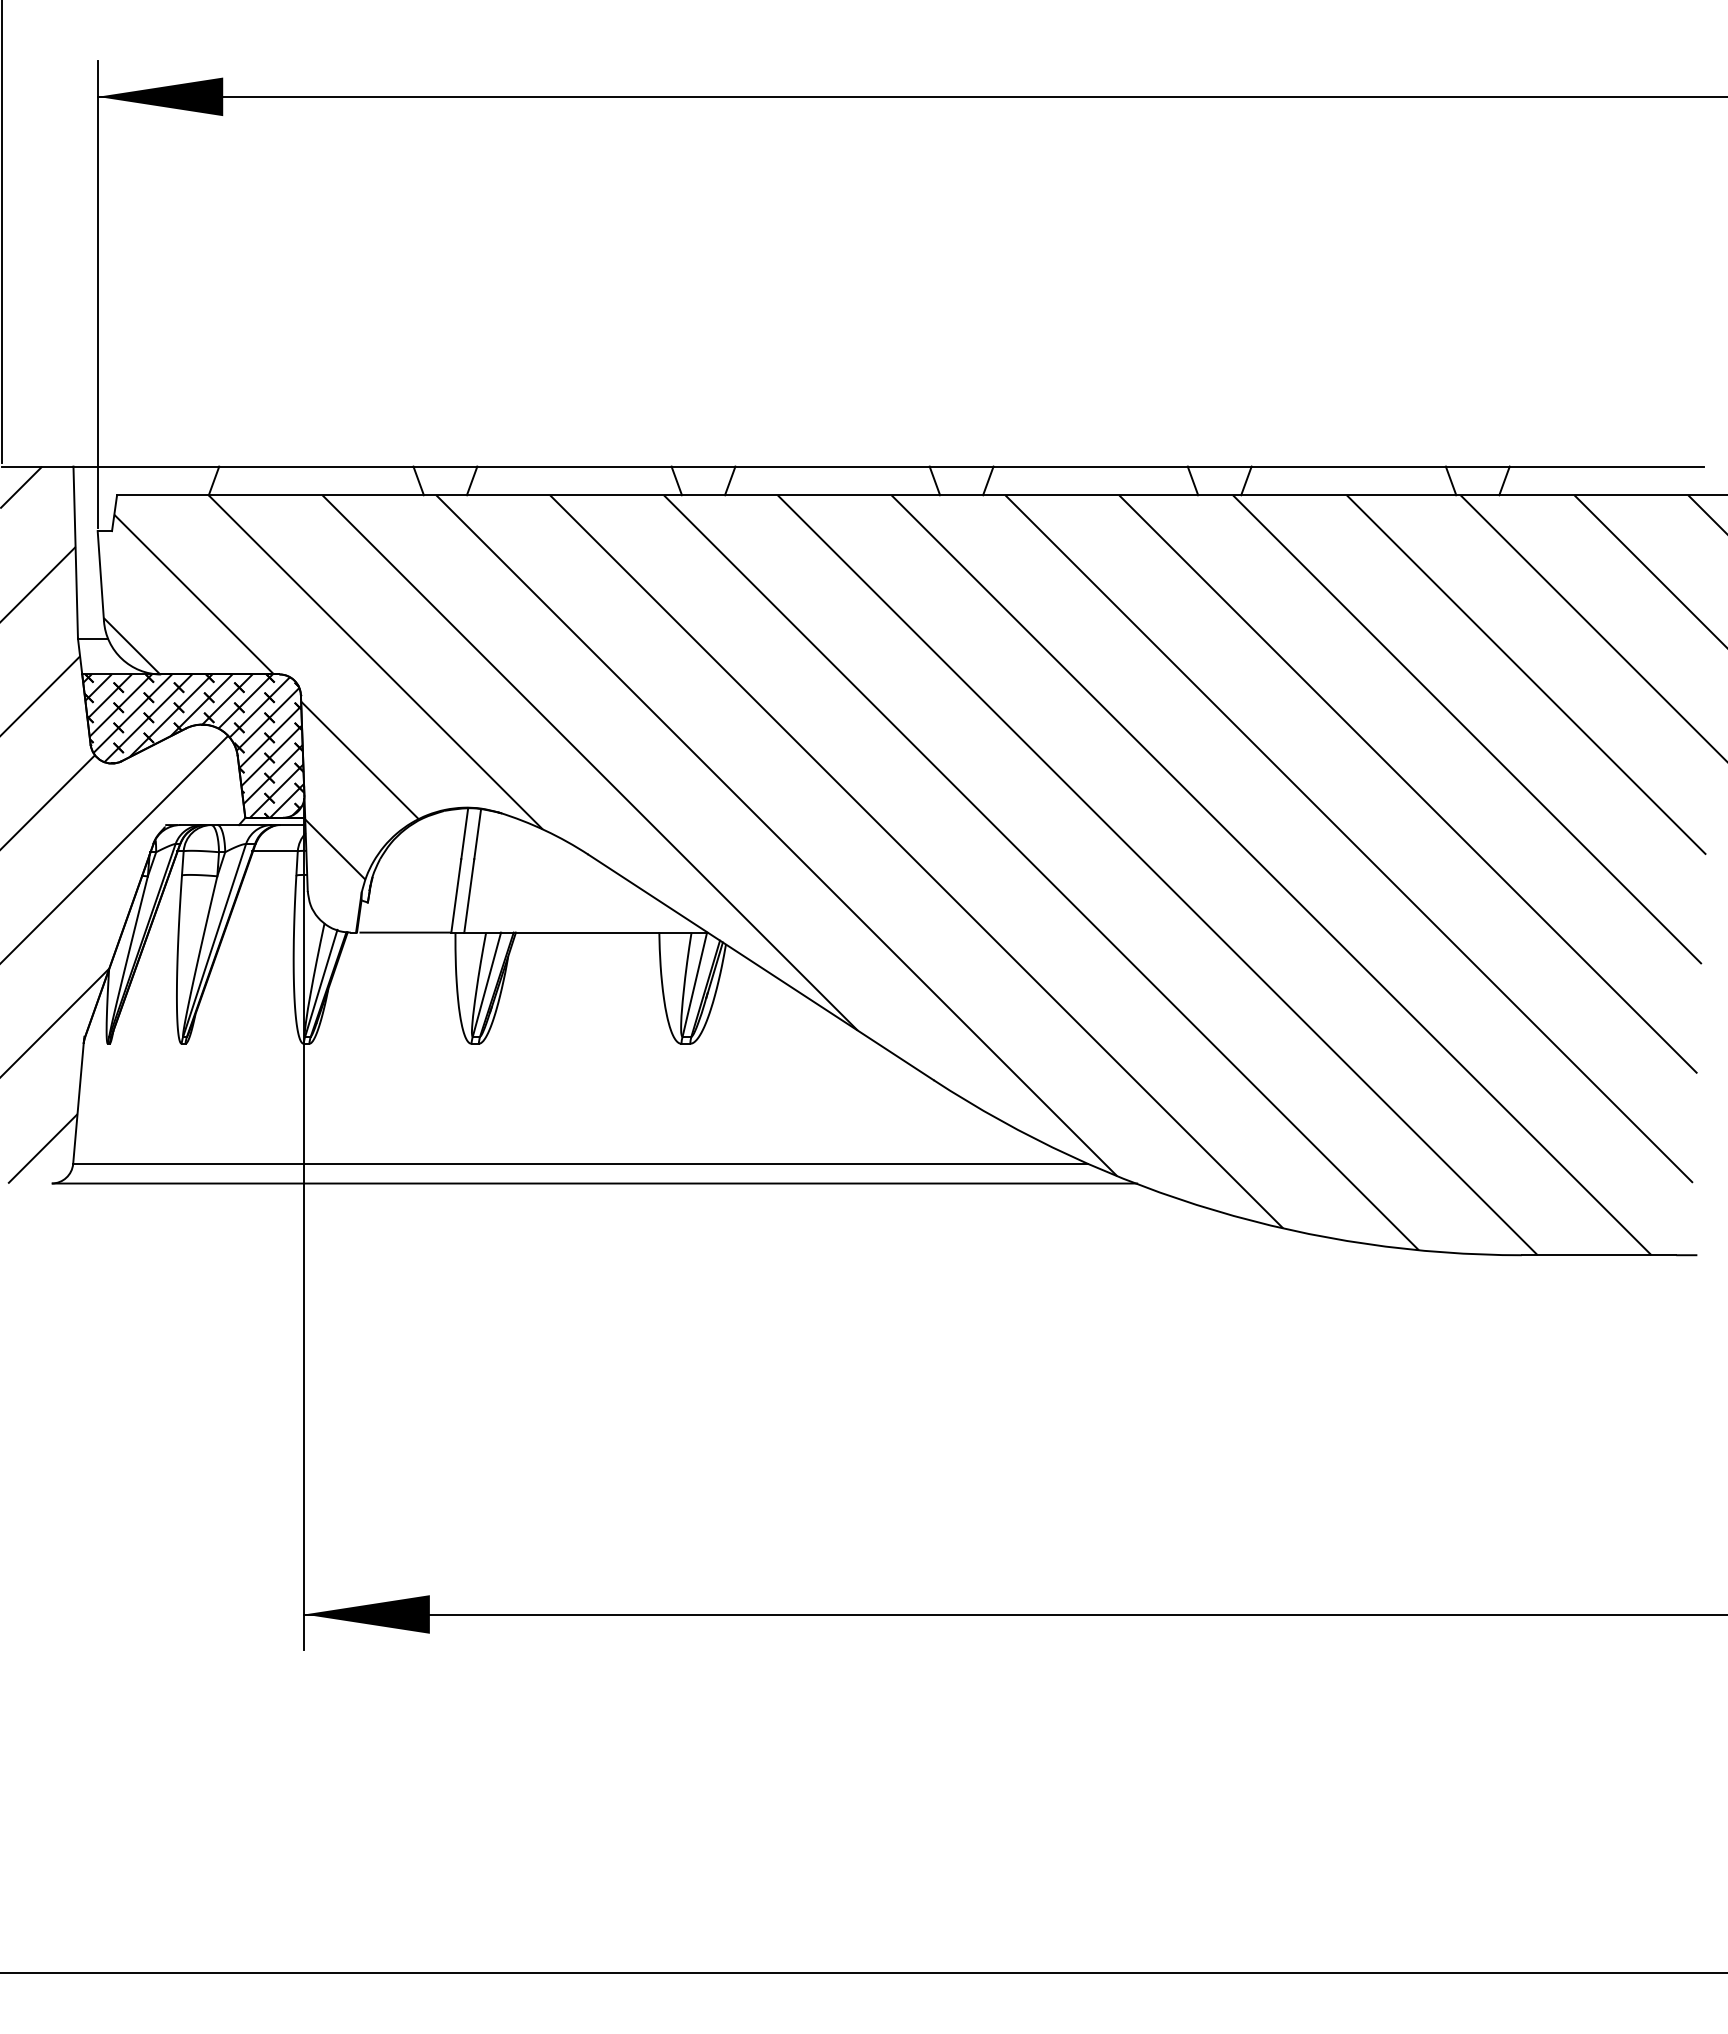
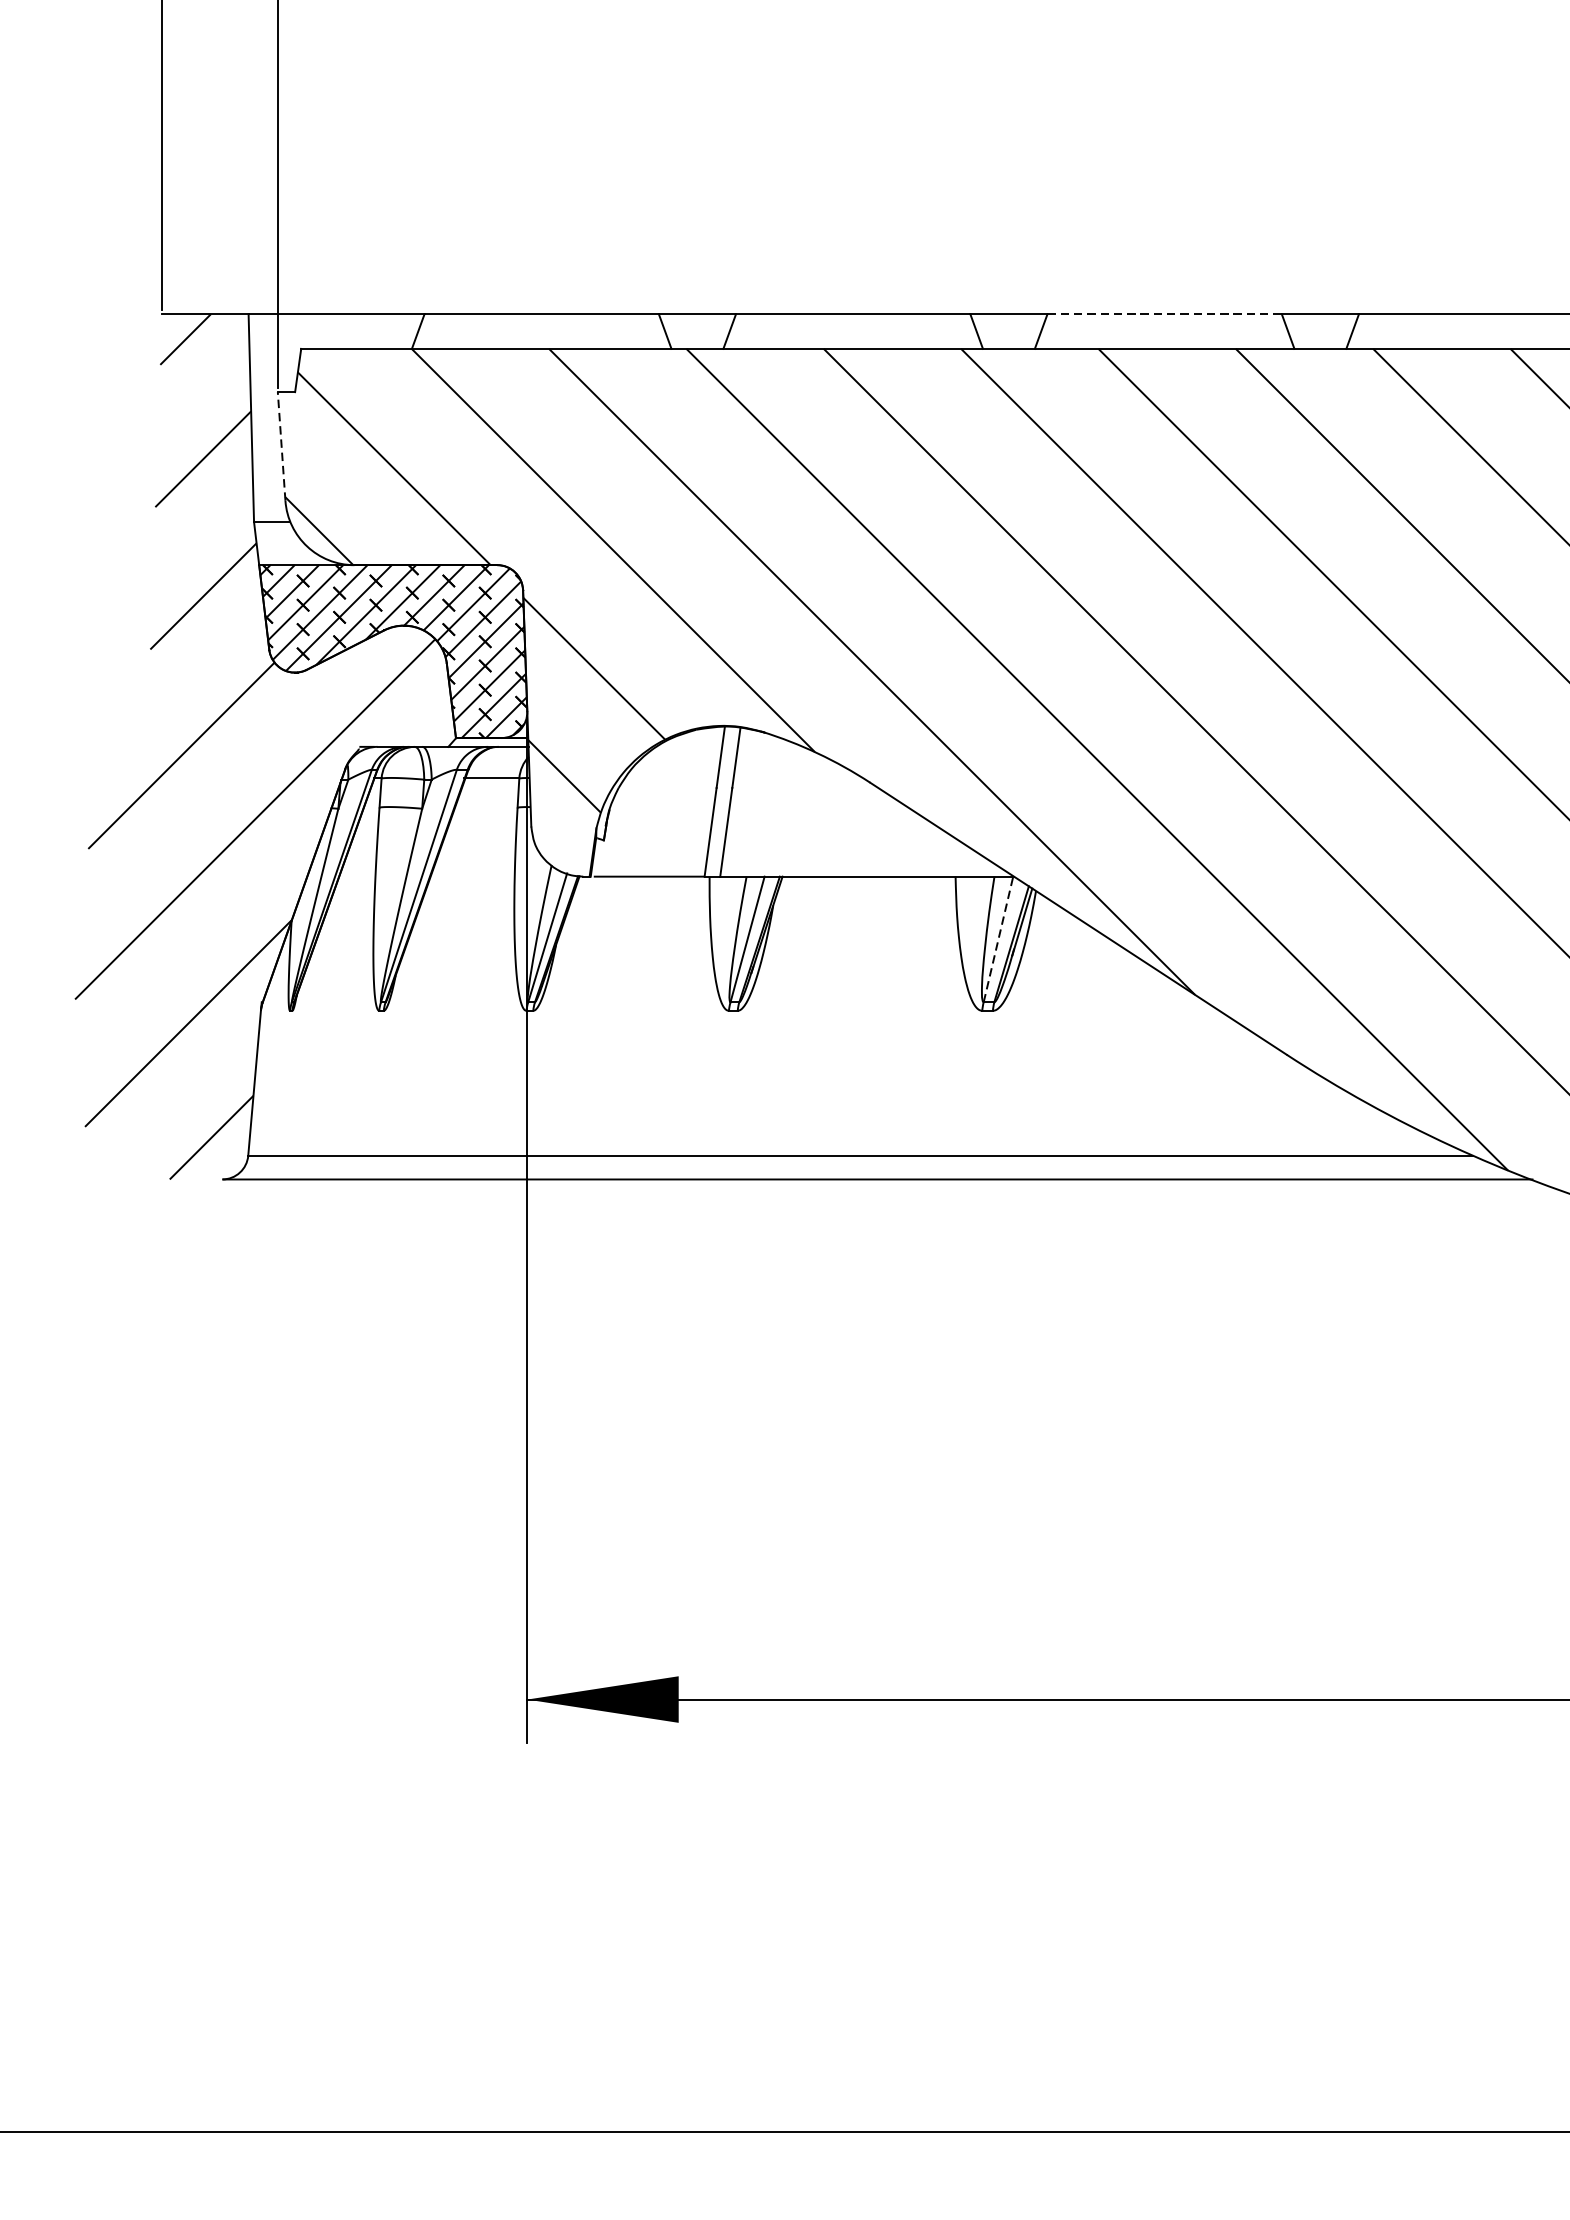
line: (833, 466) -> (1165, 314), solid -> dashed
line: (100, 575) -> (281, 445), solid -> dashed
line: (694, 984) -> (998, 939), solid -> dashed

